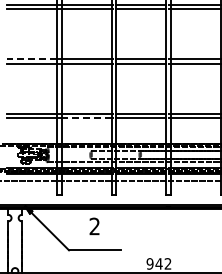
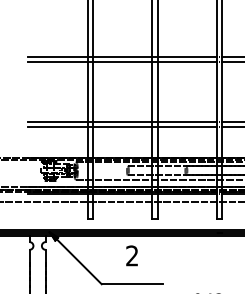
line: (31, 59) -> (57, 57), dashed -> solid
line: (86, 118) -> (122, 127), dashed -> solid

